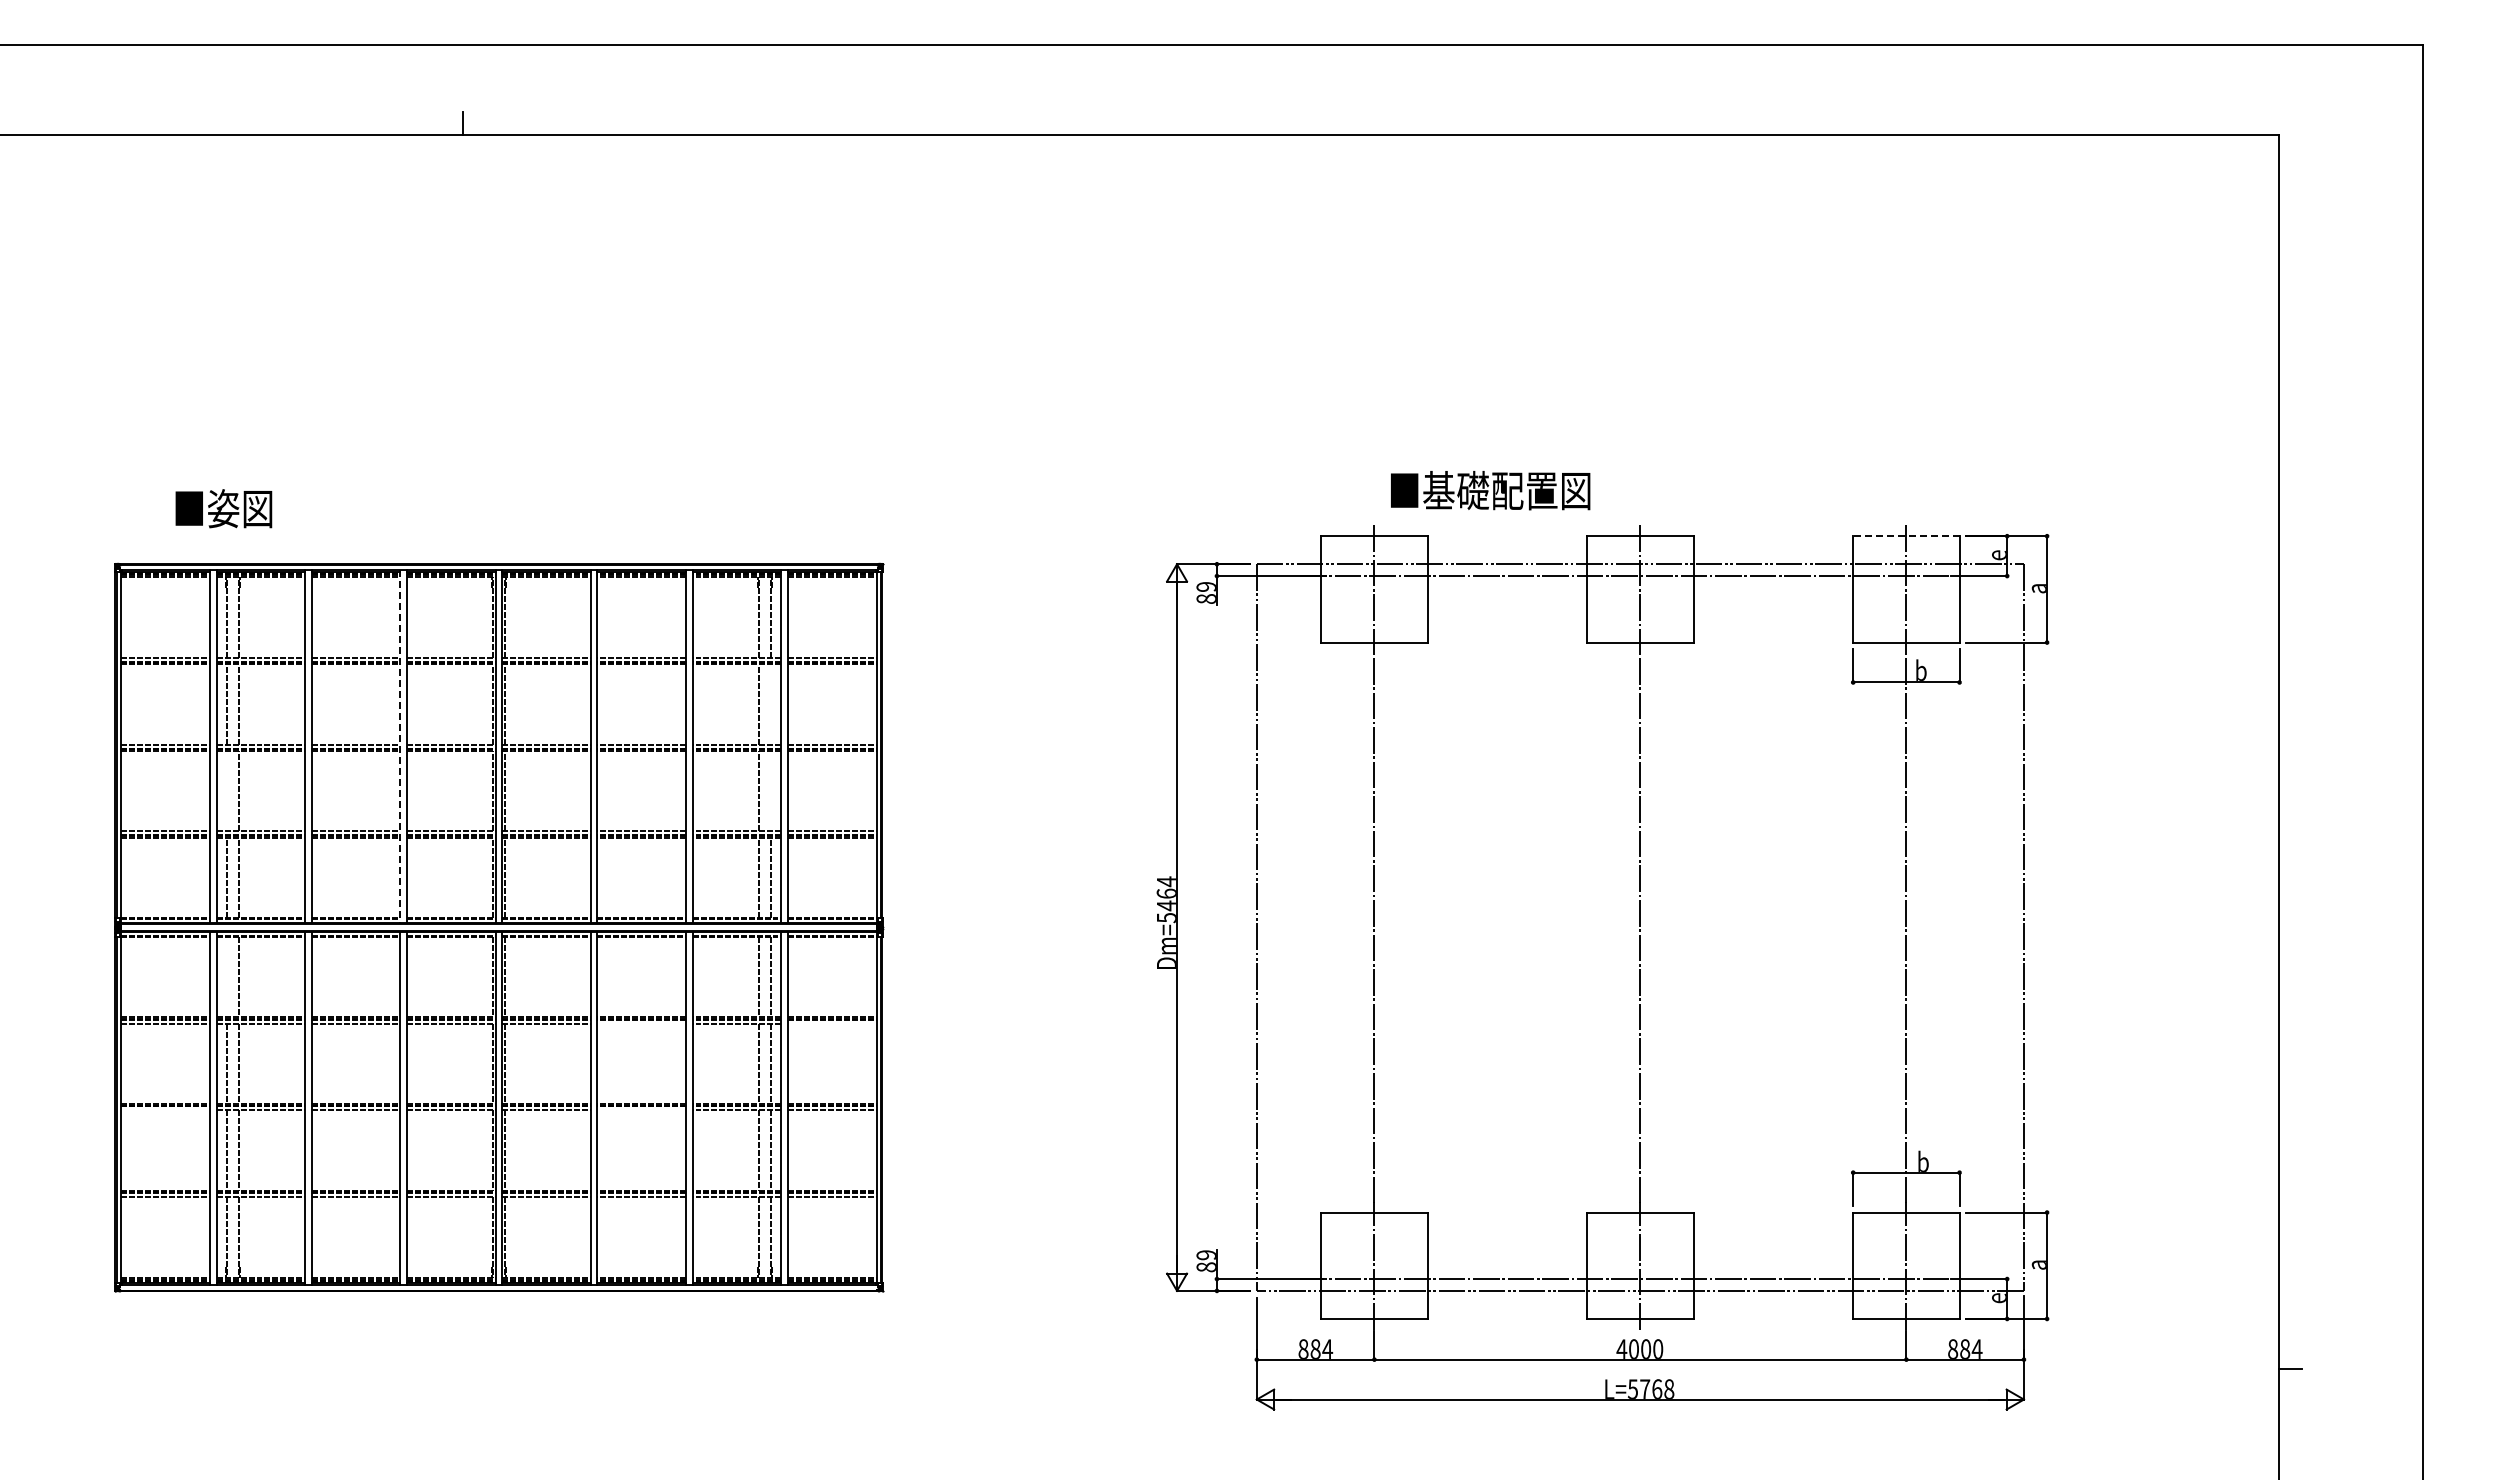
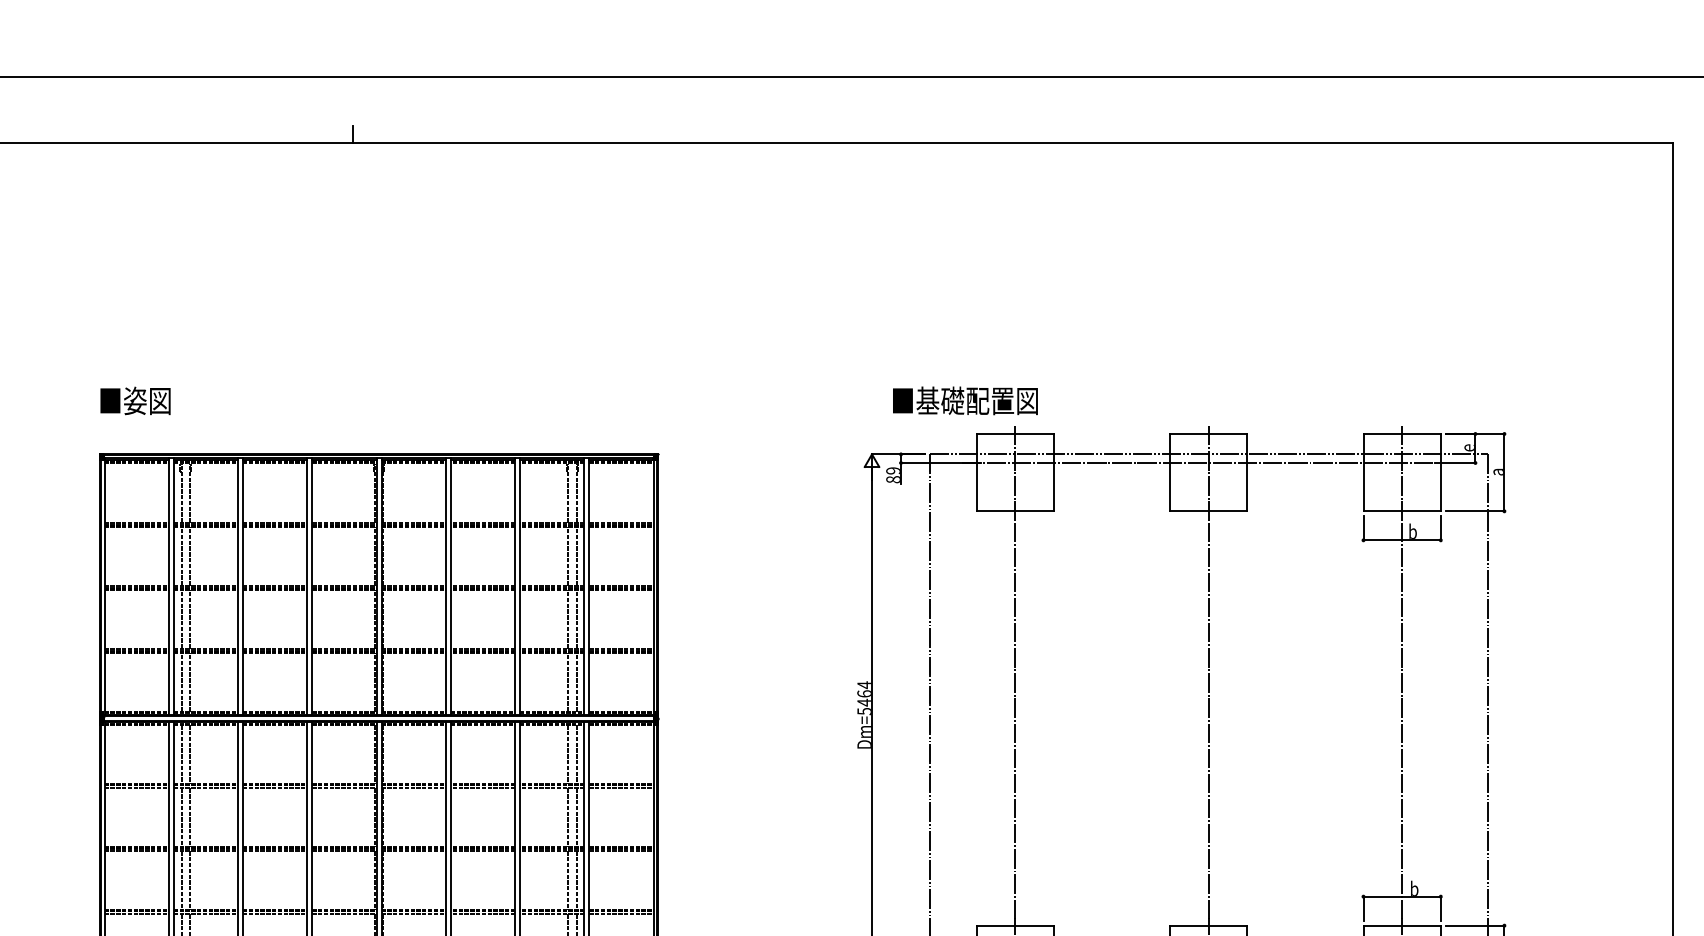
text: (1490, 490) -> (965, 400), moved
text: (223, 508) -> (135, 400), moved
line: (1905, 536) -> (1401, 434), dashed -> solid
line: (770, 704) -> (576, 556), added
line: (400, 746) -> (307, 586), dashed -> solid
line: (227, 791) -> (181, 619), added
line: (770, 791) -> (576, 619), added
line: (227, 976) -> (181, 754), added
line: (641, 1023) -> (482, 788), added
line: (831, 1023) -> (620, 788), added
line: (165, 1110) -> (136, 851), added
line: (641, 1110) -> (482, 851), added

